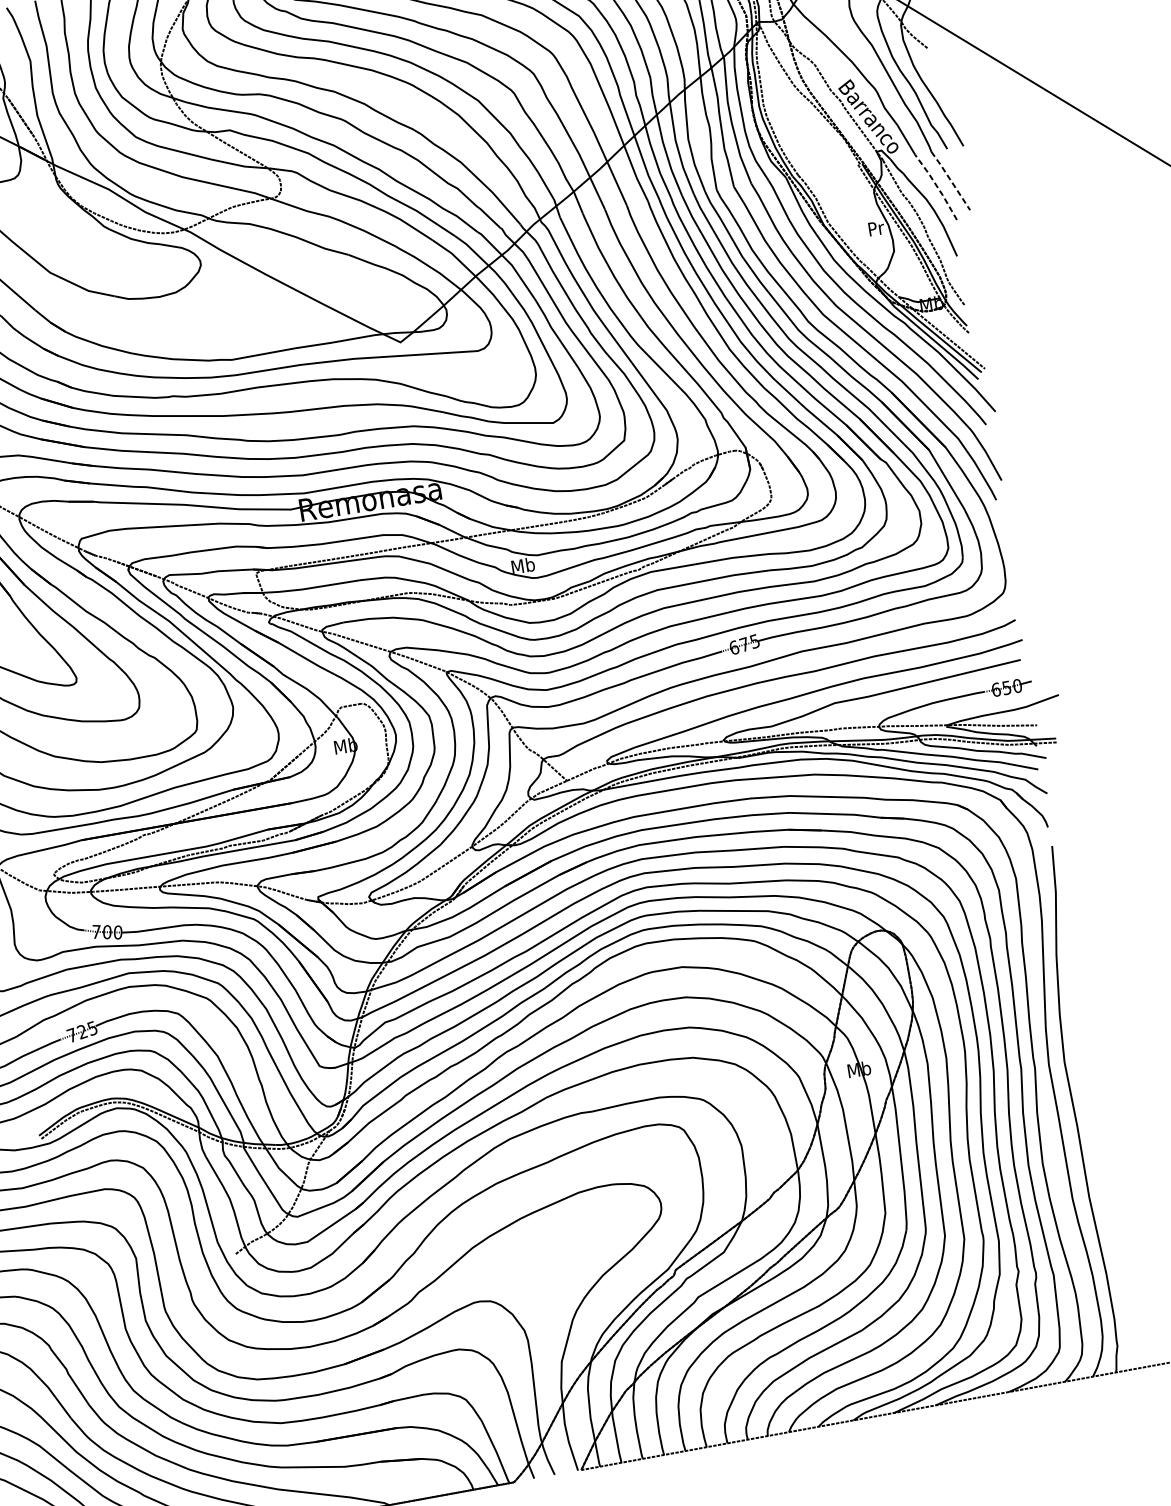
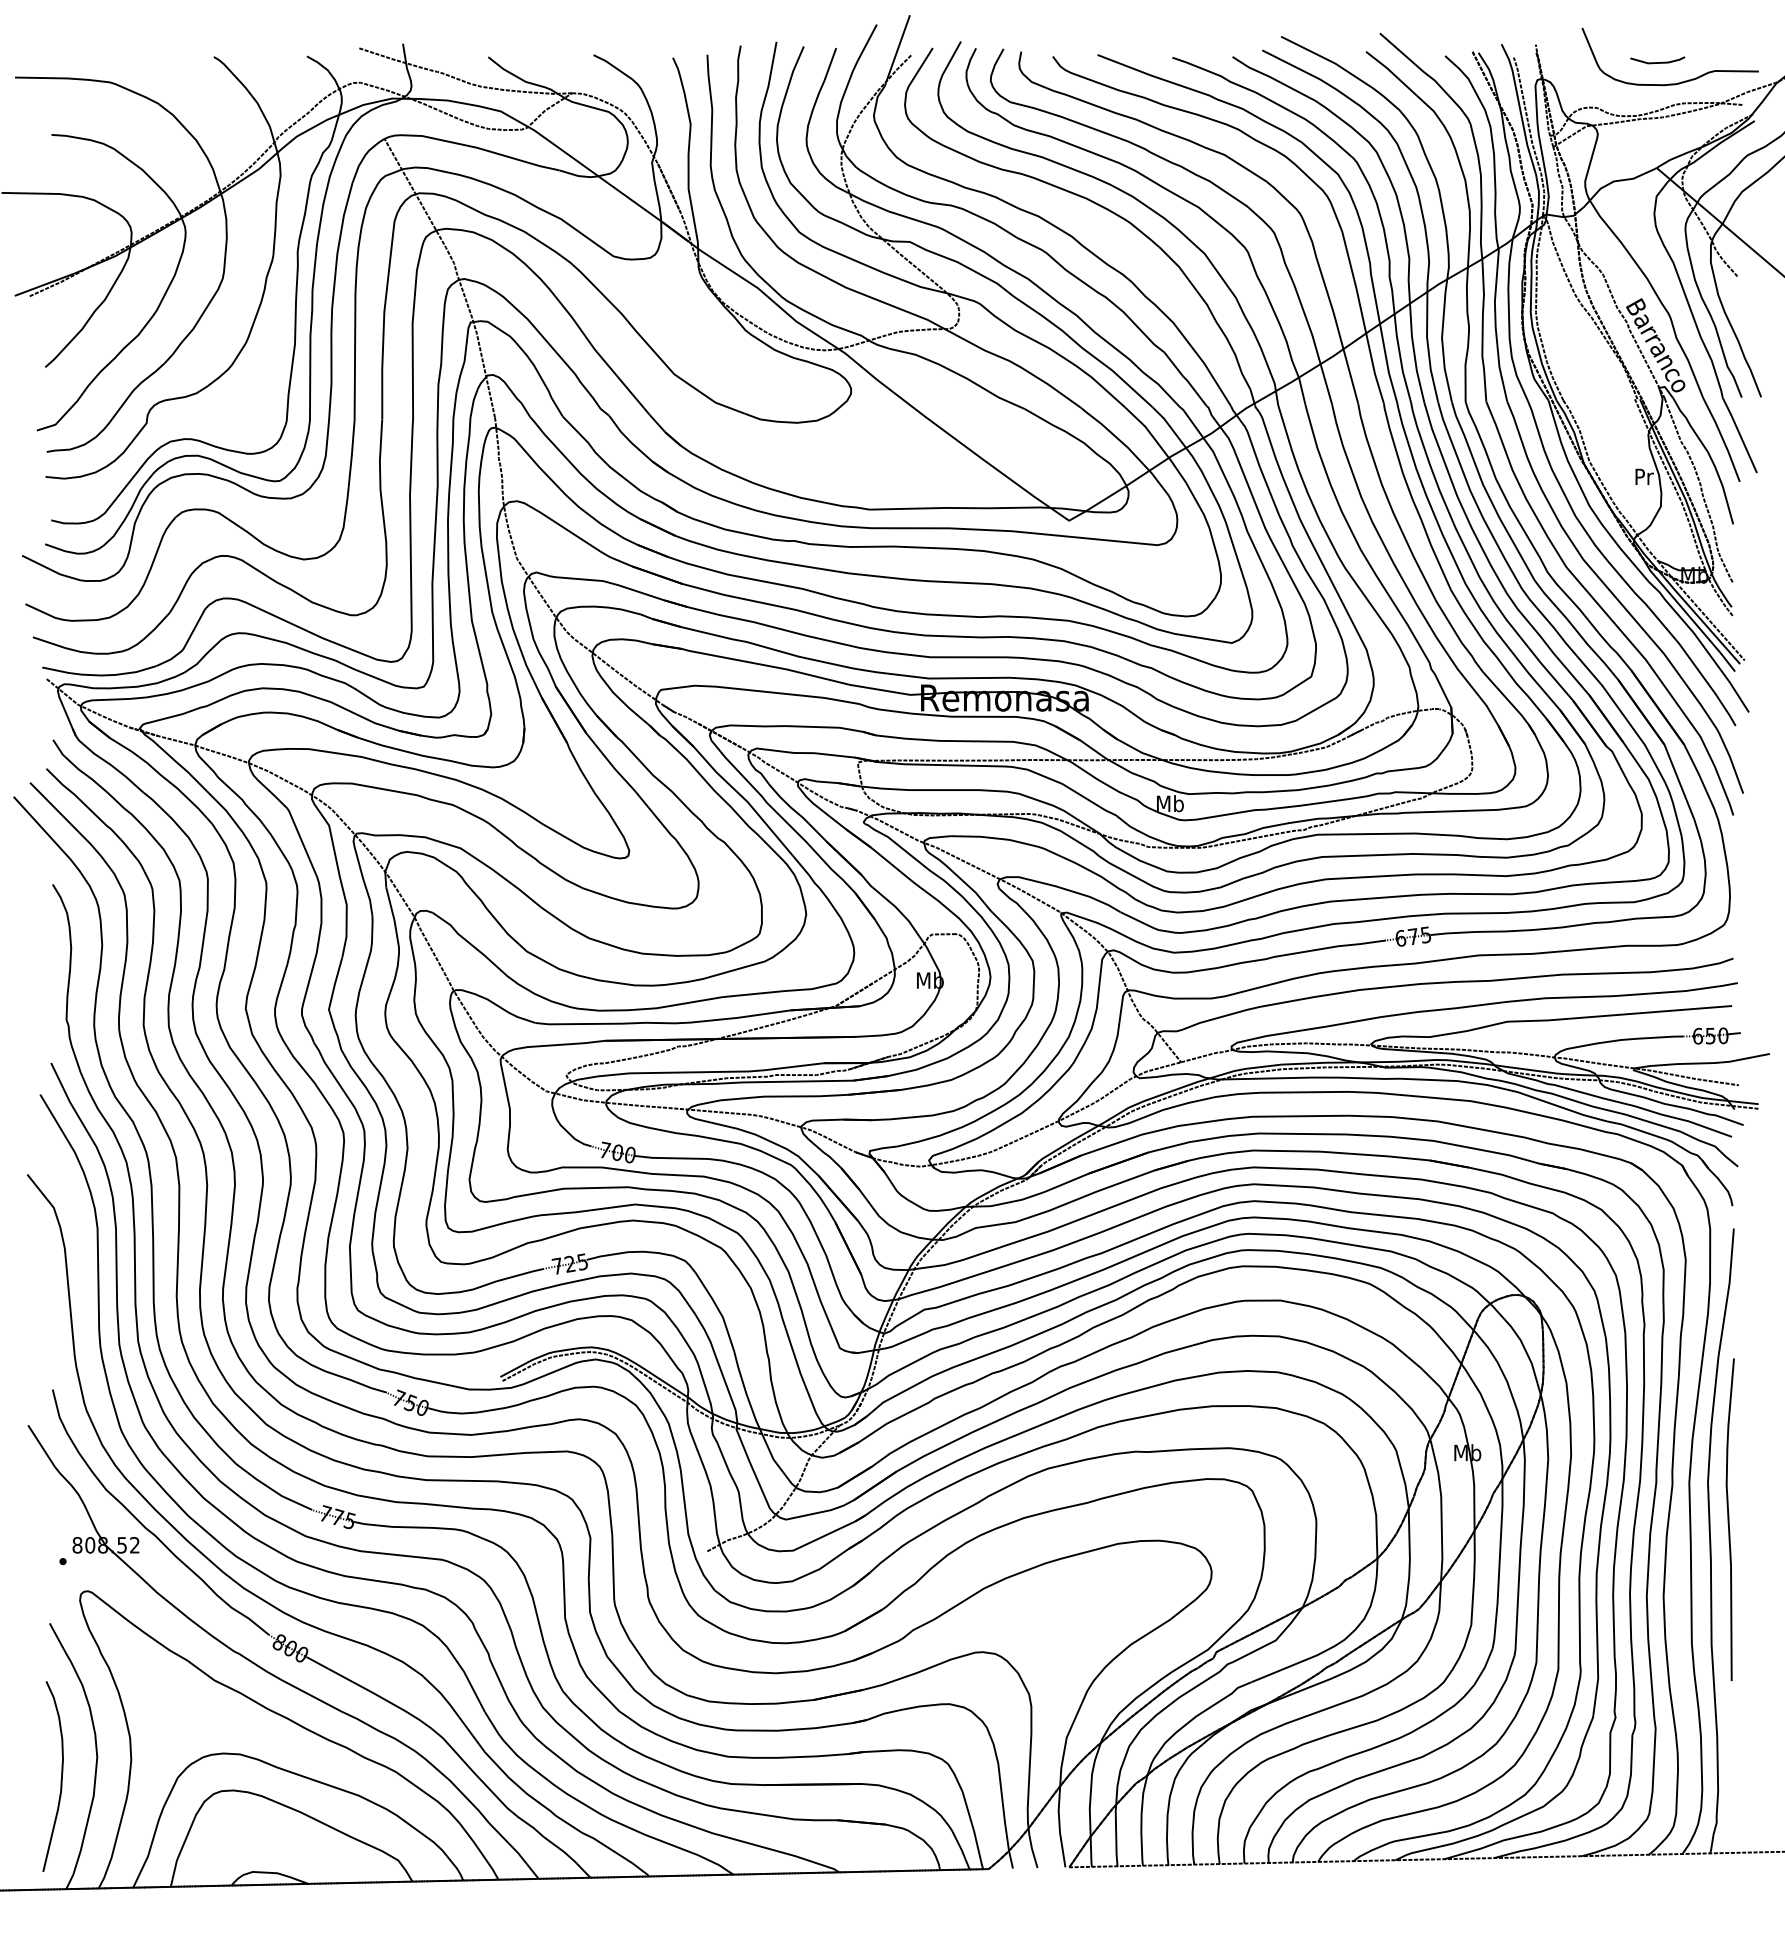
line: (950, 180) -> (1739, 434), dashed -> solid
line: (936, 185) -> (1722, 438), dashed -> solid
curve: (1087, 1090) -> (1729, 1519), added

